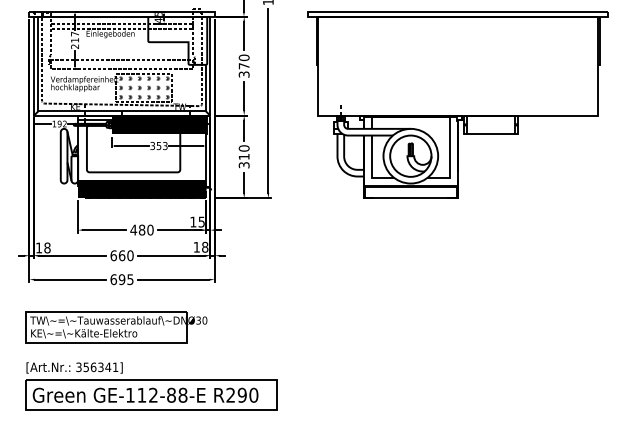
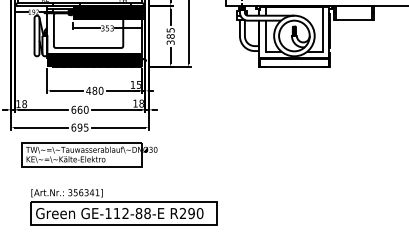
text: (243, 152) -> (170, 33), 310 -> 385
part: (116, 327) -> (90, 155), moved
part: (151, 386) -> (124, 206), moved

